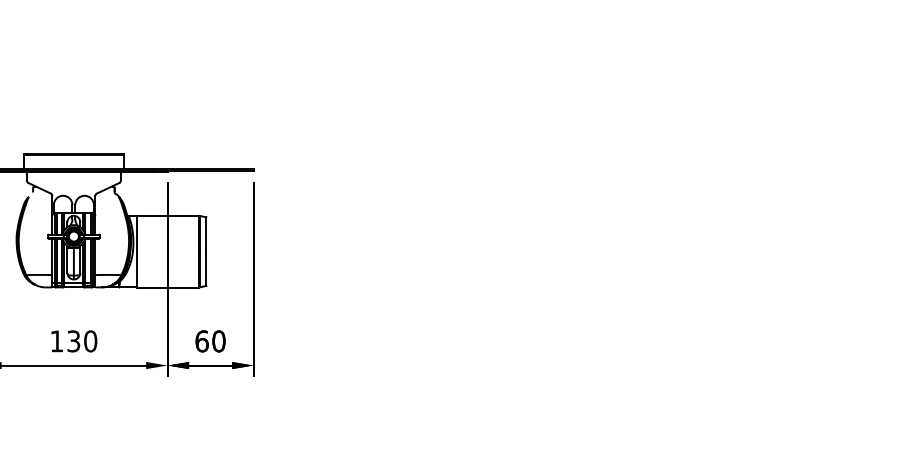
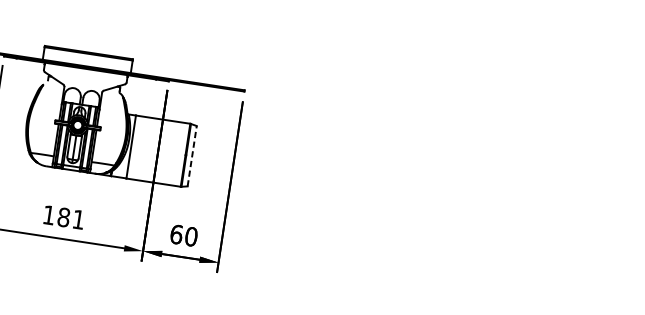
line: (206, 251) -> (192, 156), solid -> dashed
text: (82, 341) -> (71, 218), 130 -> 181

